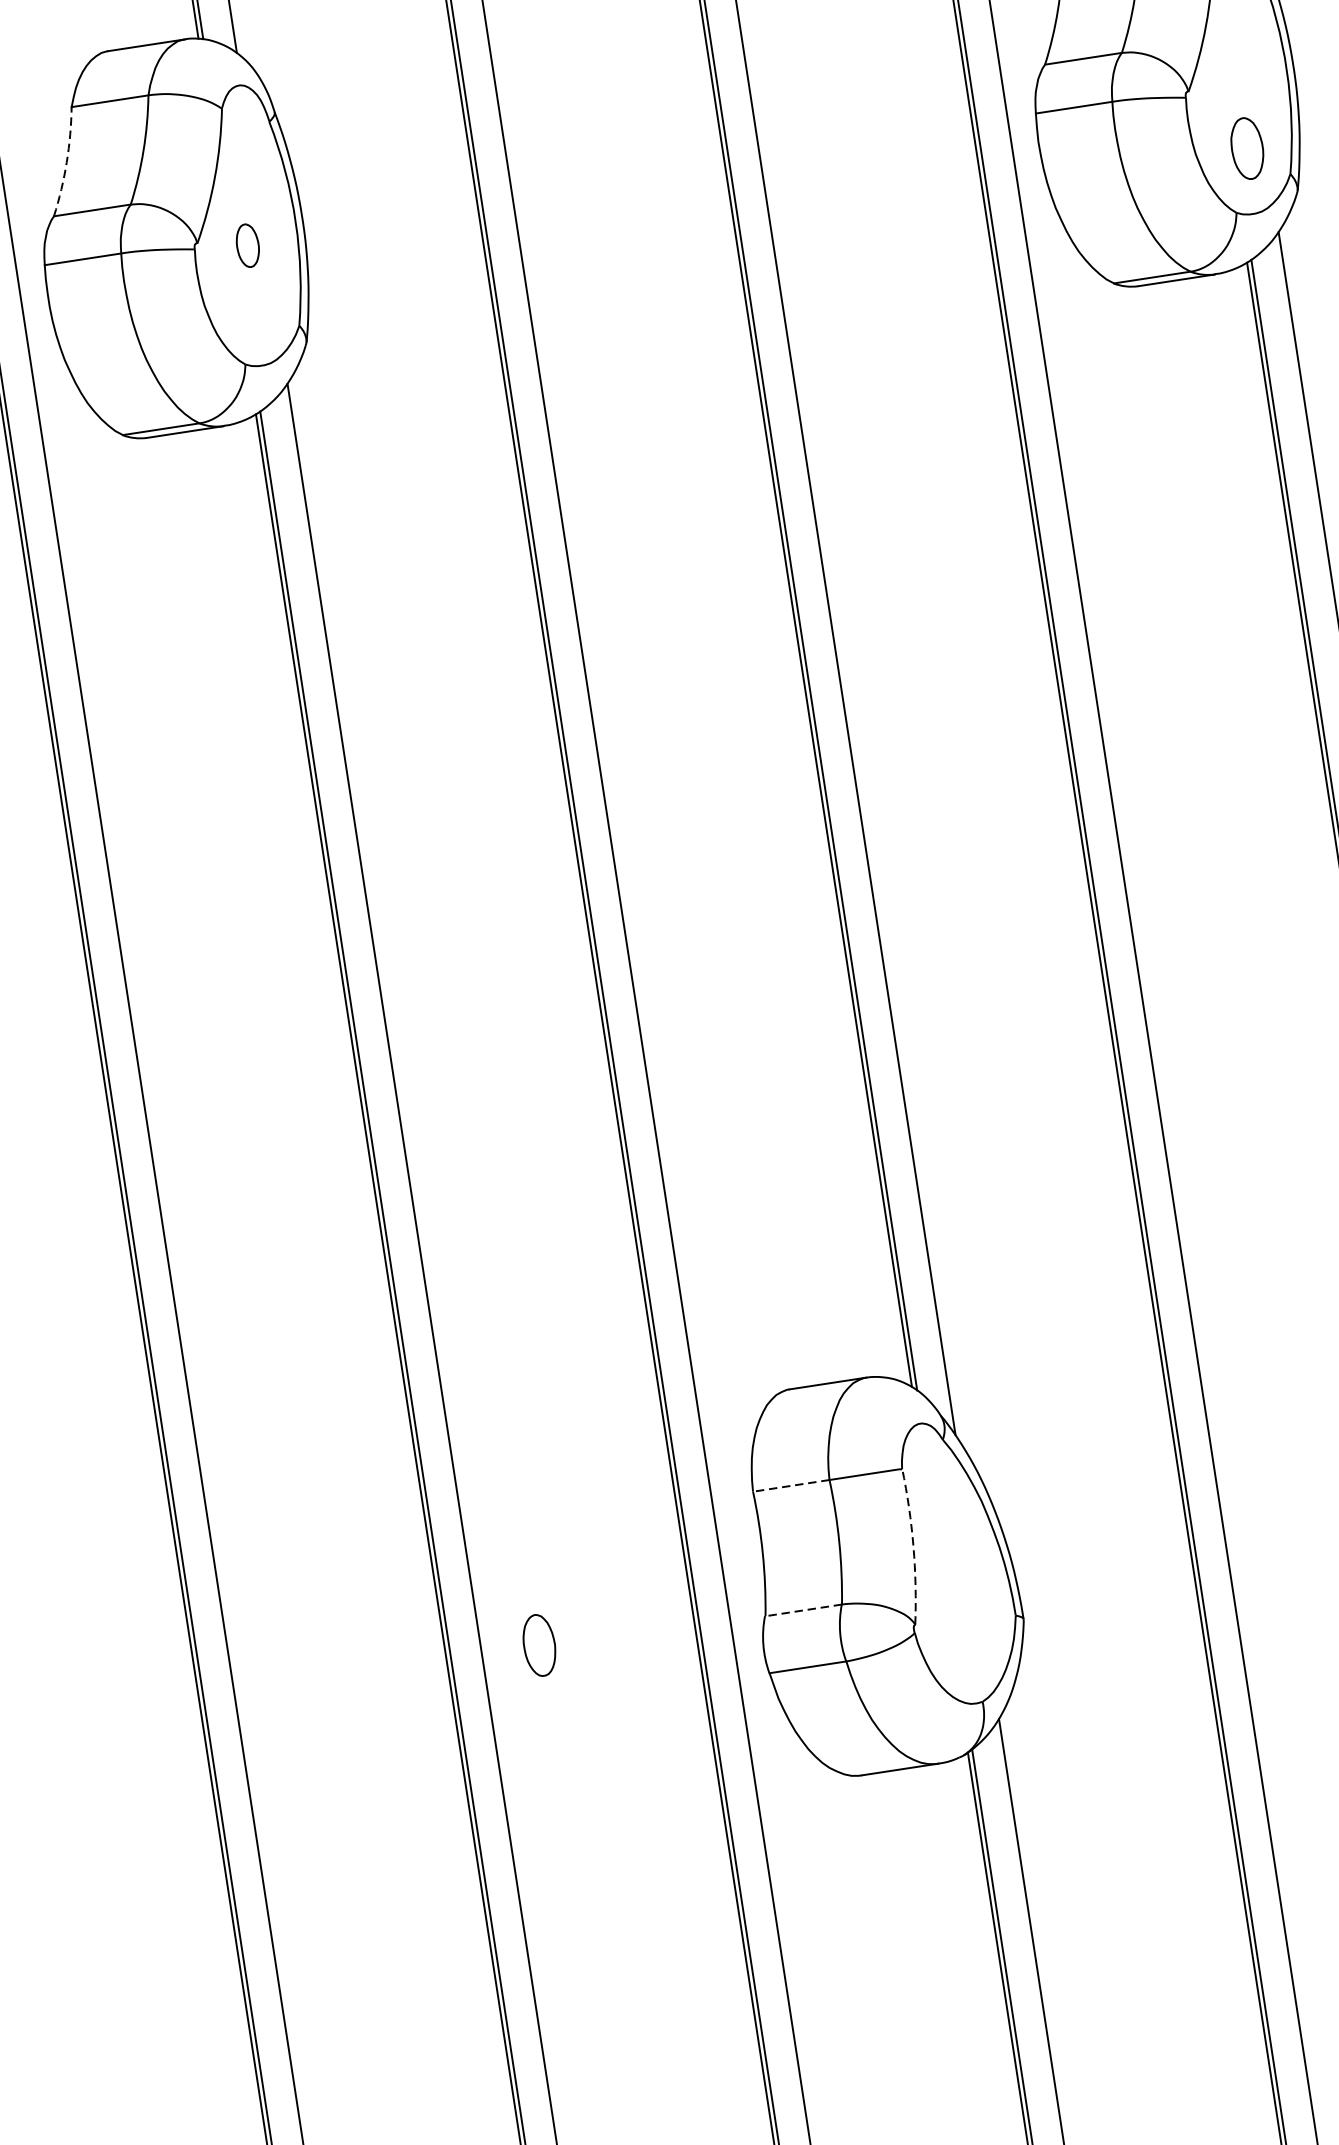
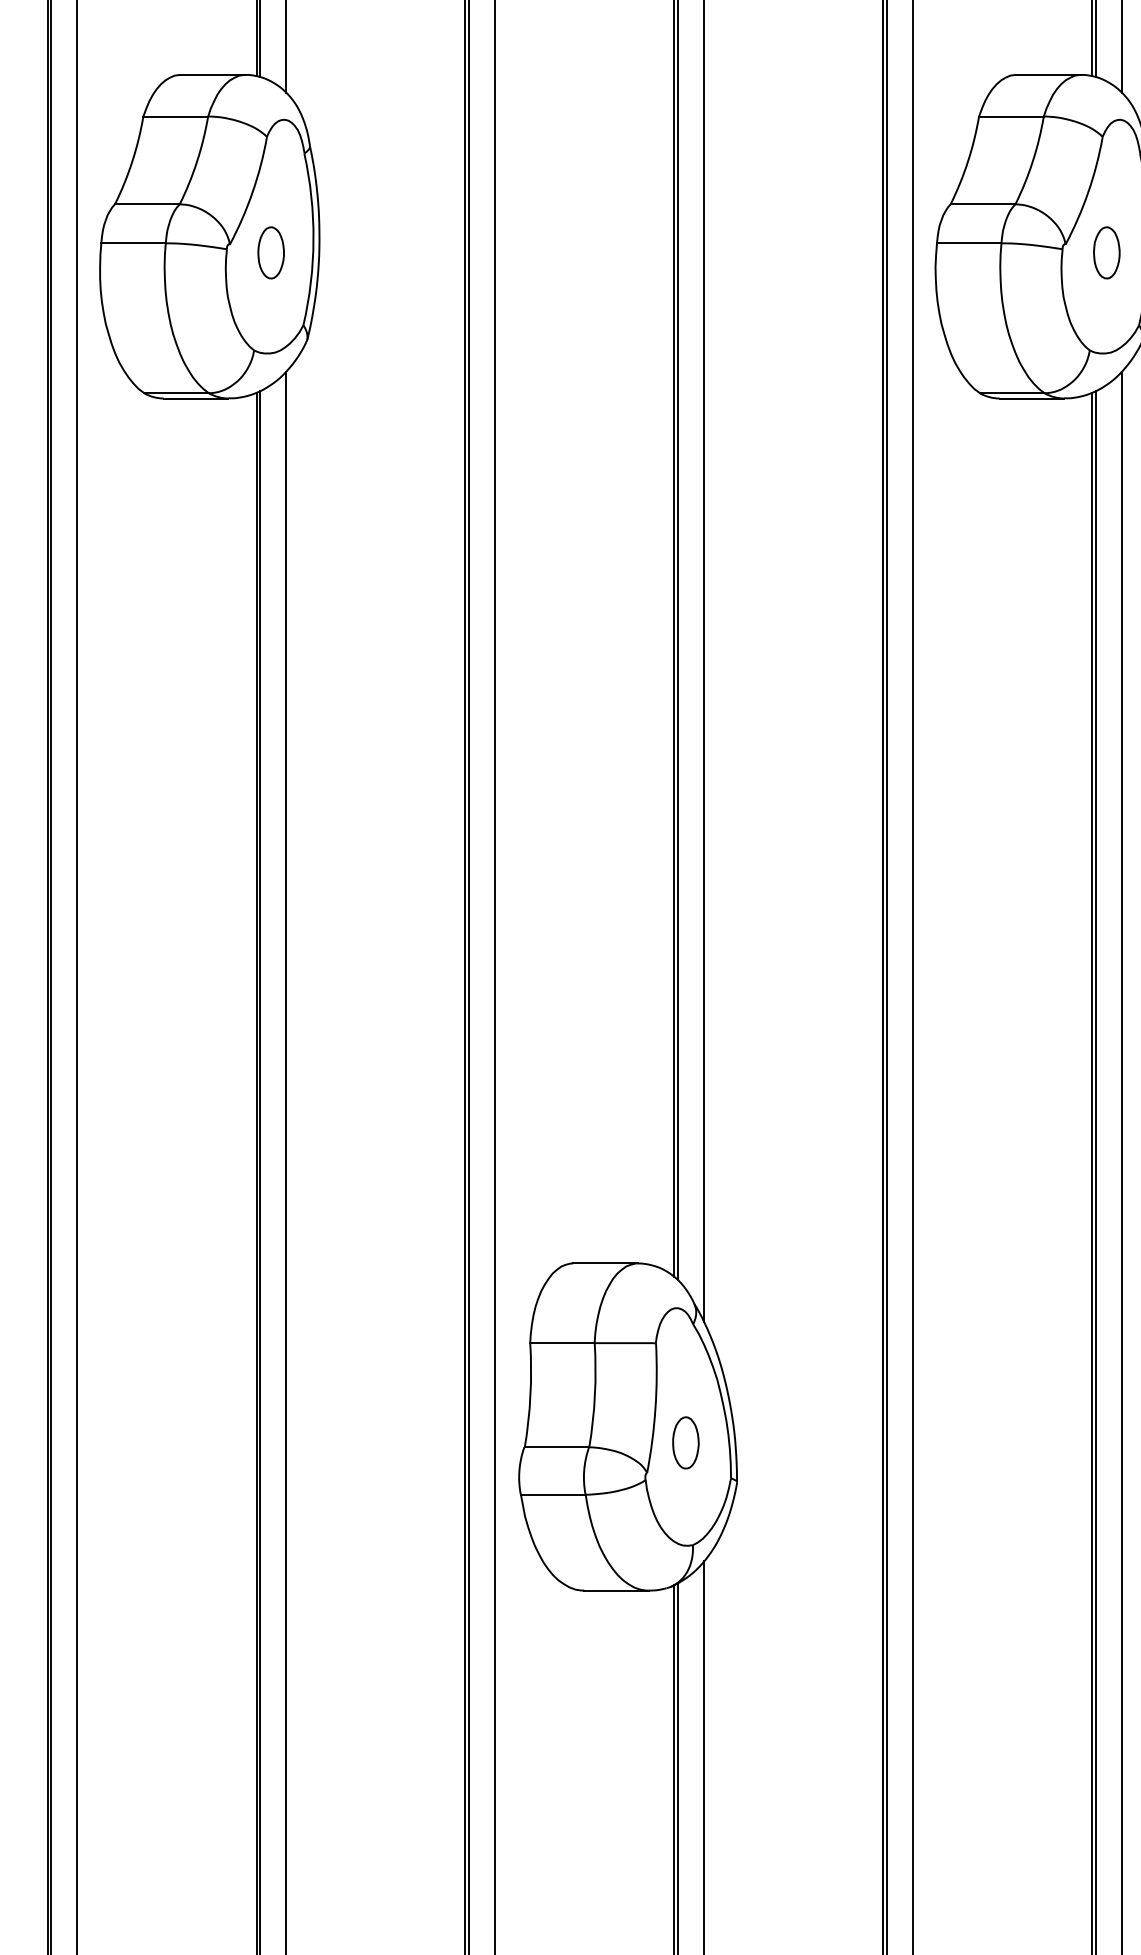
part: (1246, 148) -> (1106, 252), moved
arc: (66, 162) -> (132, 161), dashed -> solid
part: (247, 245) -> (270, 252), size x1.43
line: (790, 1486) -> (561, 1343), dashed -> solid
arc: (913, 1546) -> (655, 1408), dashed -> solid
line: (803, 1610) -> (556, 1447), dashed -> solid
part: (538, 1645) -> (685, 1442), moved

